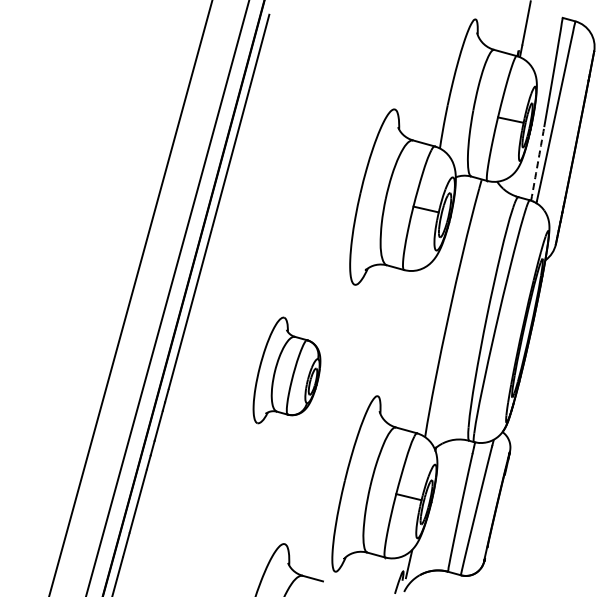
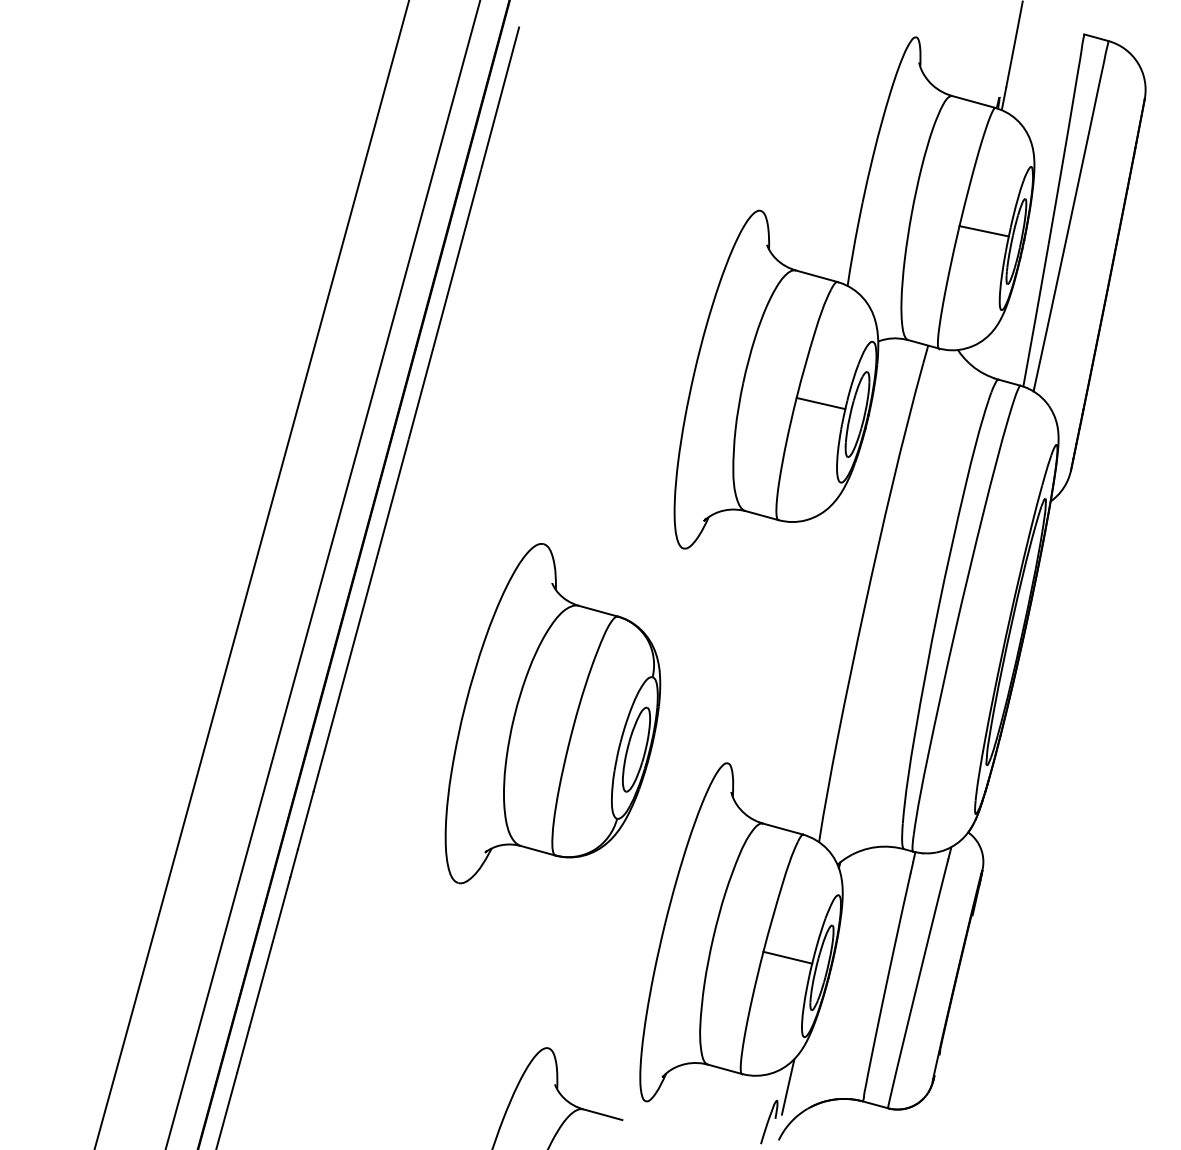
arc: (537, 163) -> (1035, 314), dashed -> solid
part: (286, 370) -> (551, 713), size x1.67

